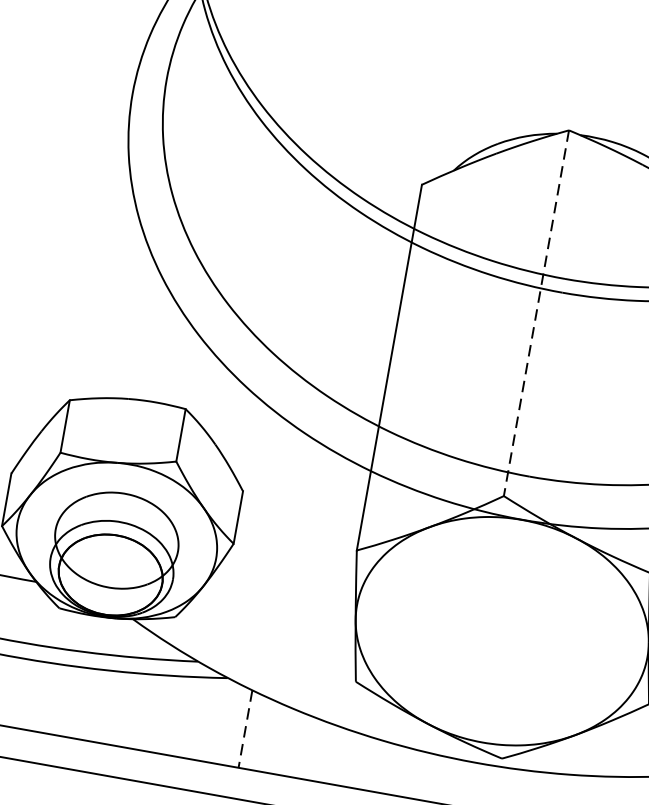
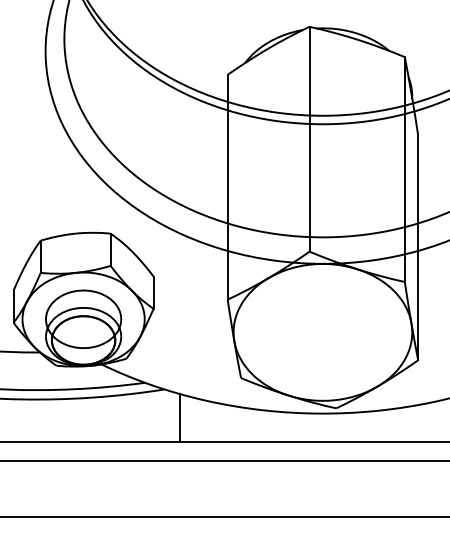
line: (536, 313) -> (309, 139), dashed -> solid
line: (245, 728) -> (180, 417), dashed -> solid

